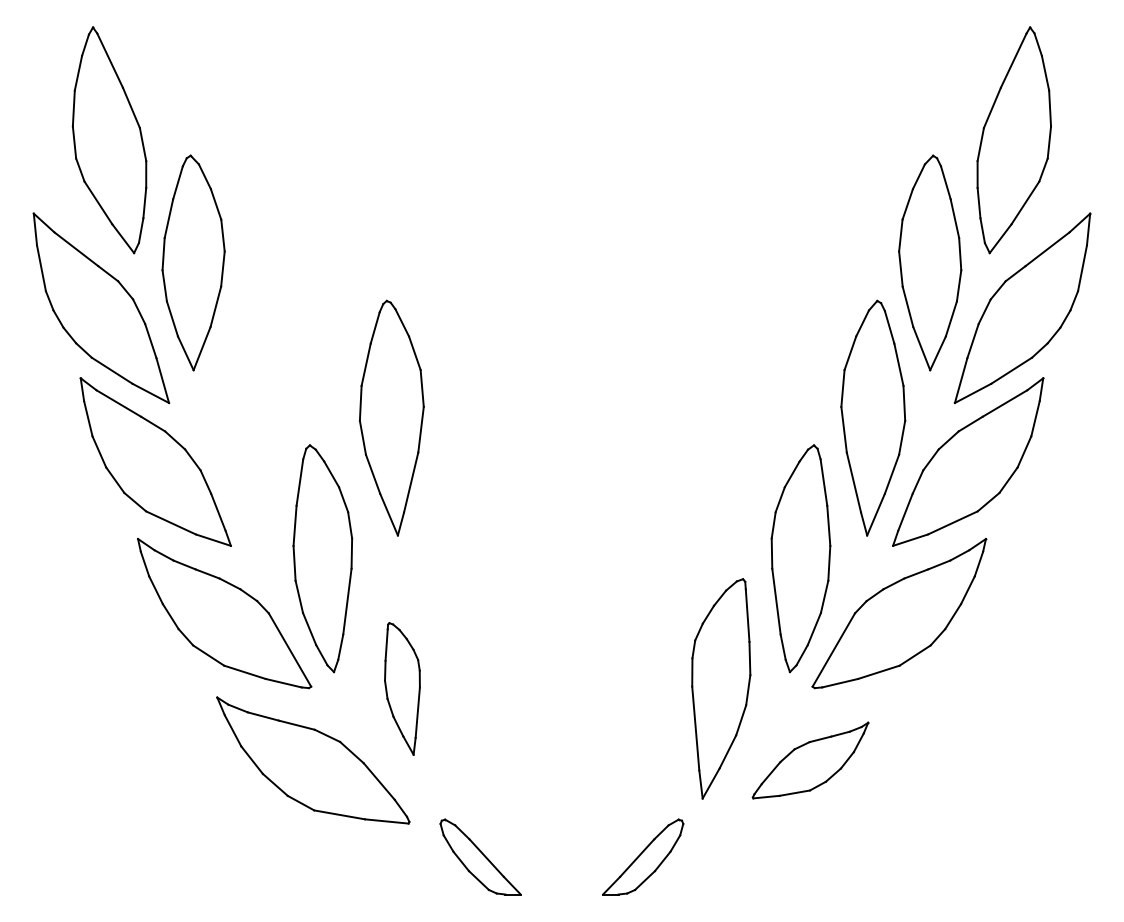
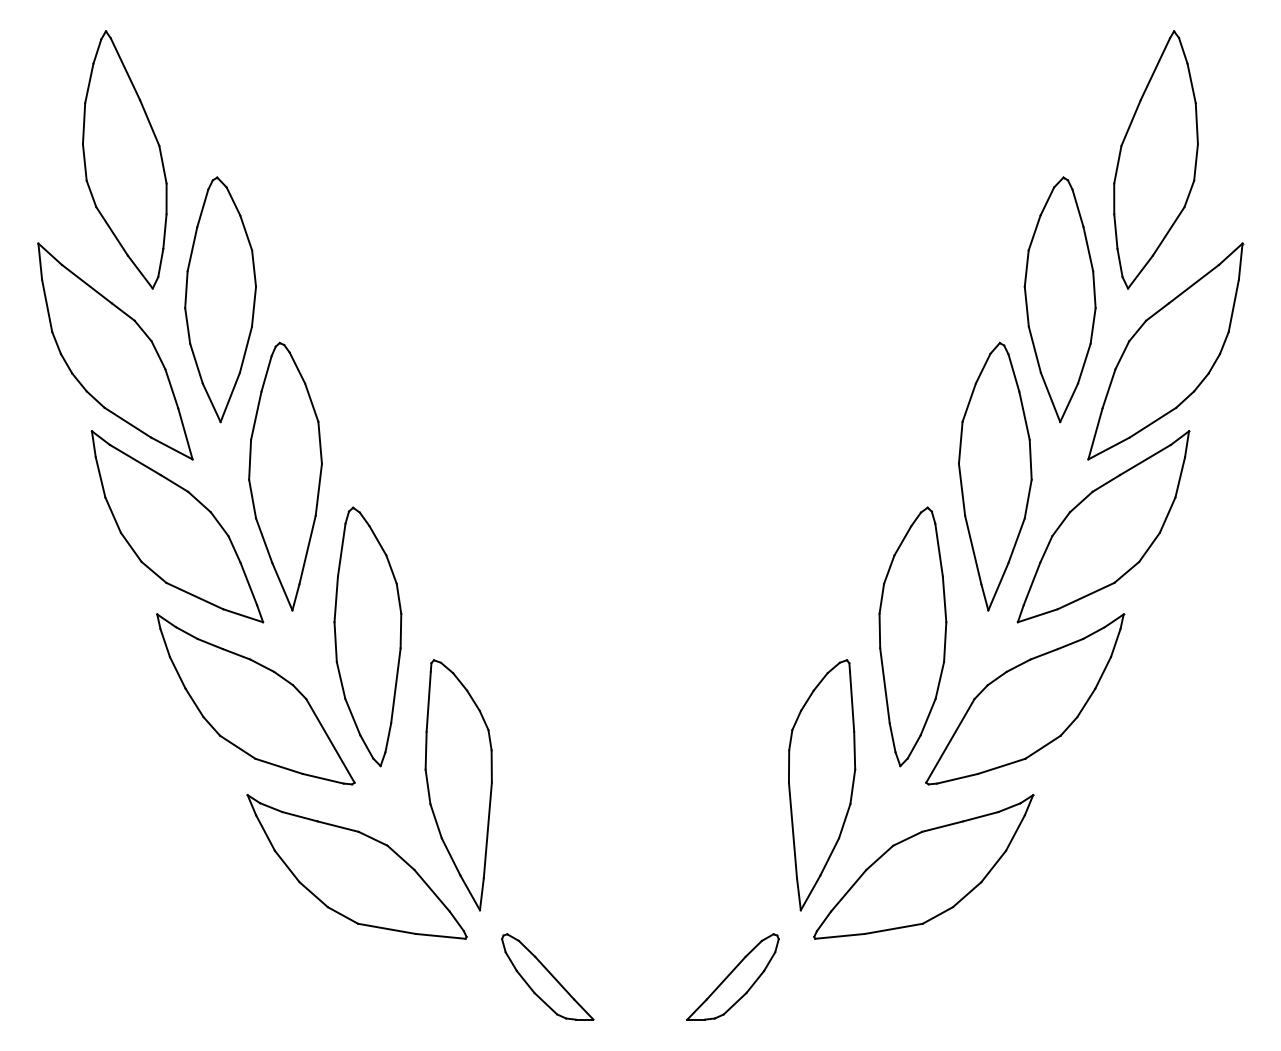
part: (391, 418) -> (285, 476), moved
part: (402, 689) -> (458, 785), size x1.67
part: (810, 760) -> (923, 866), size x1.67

